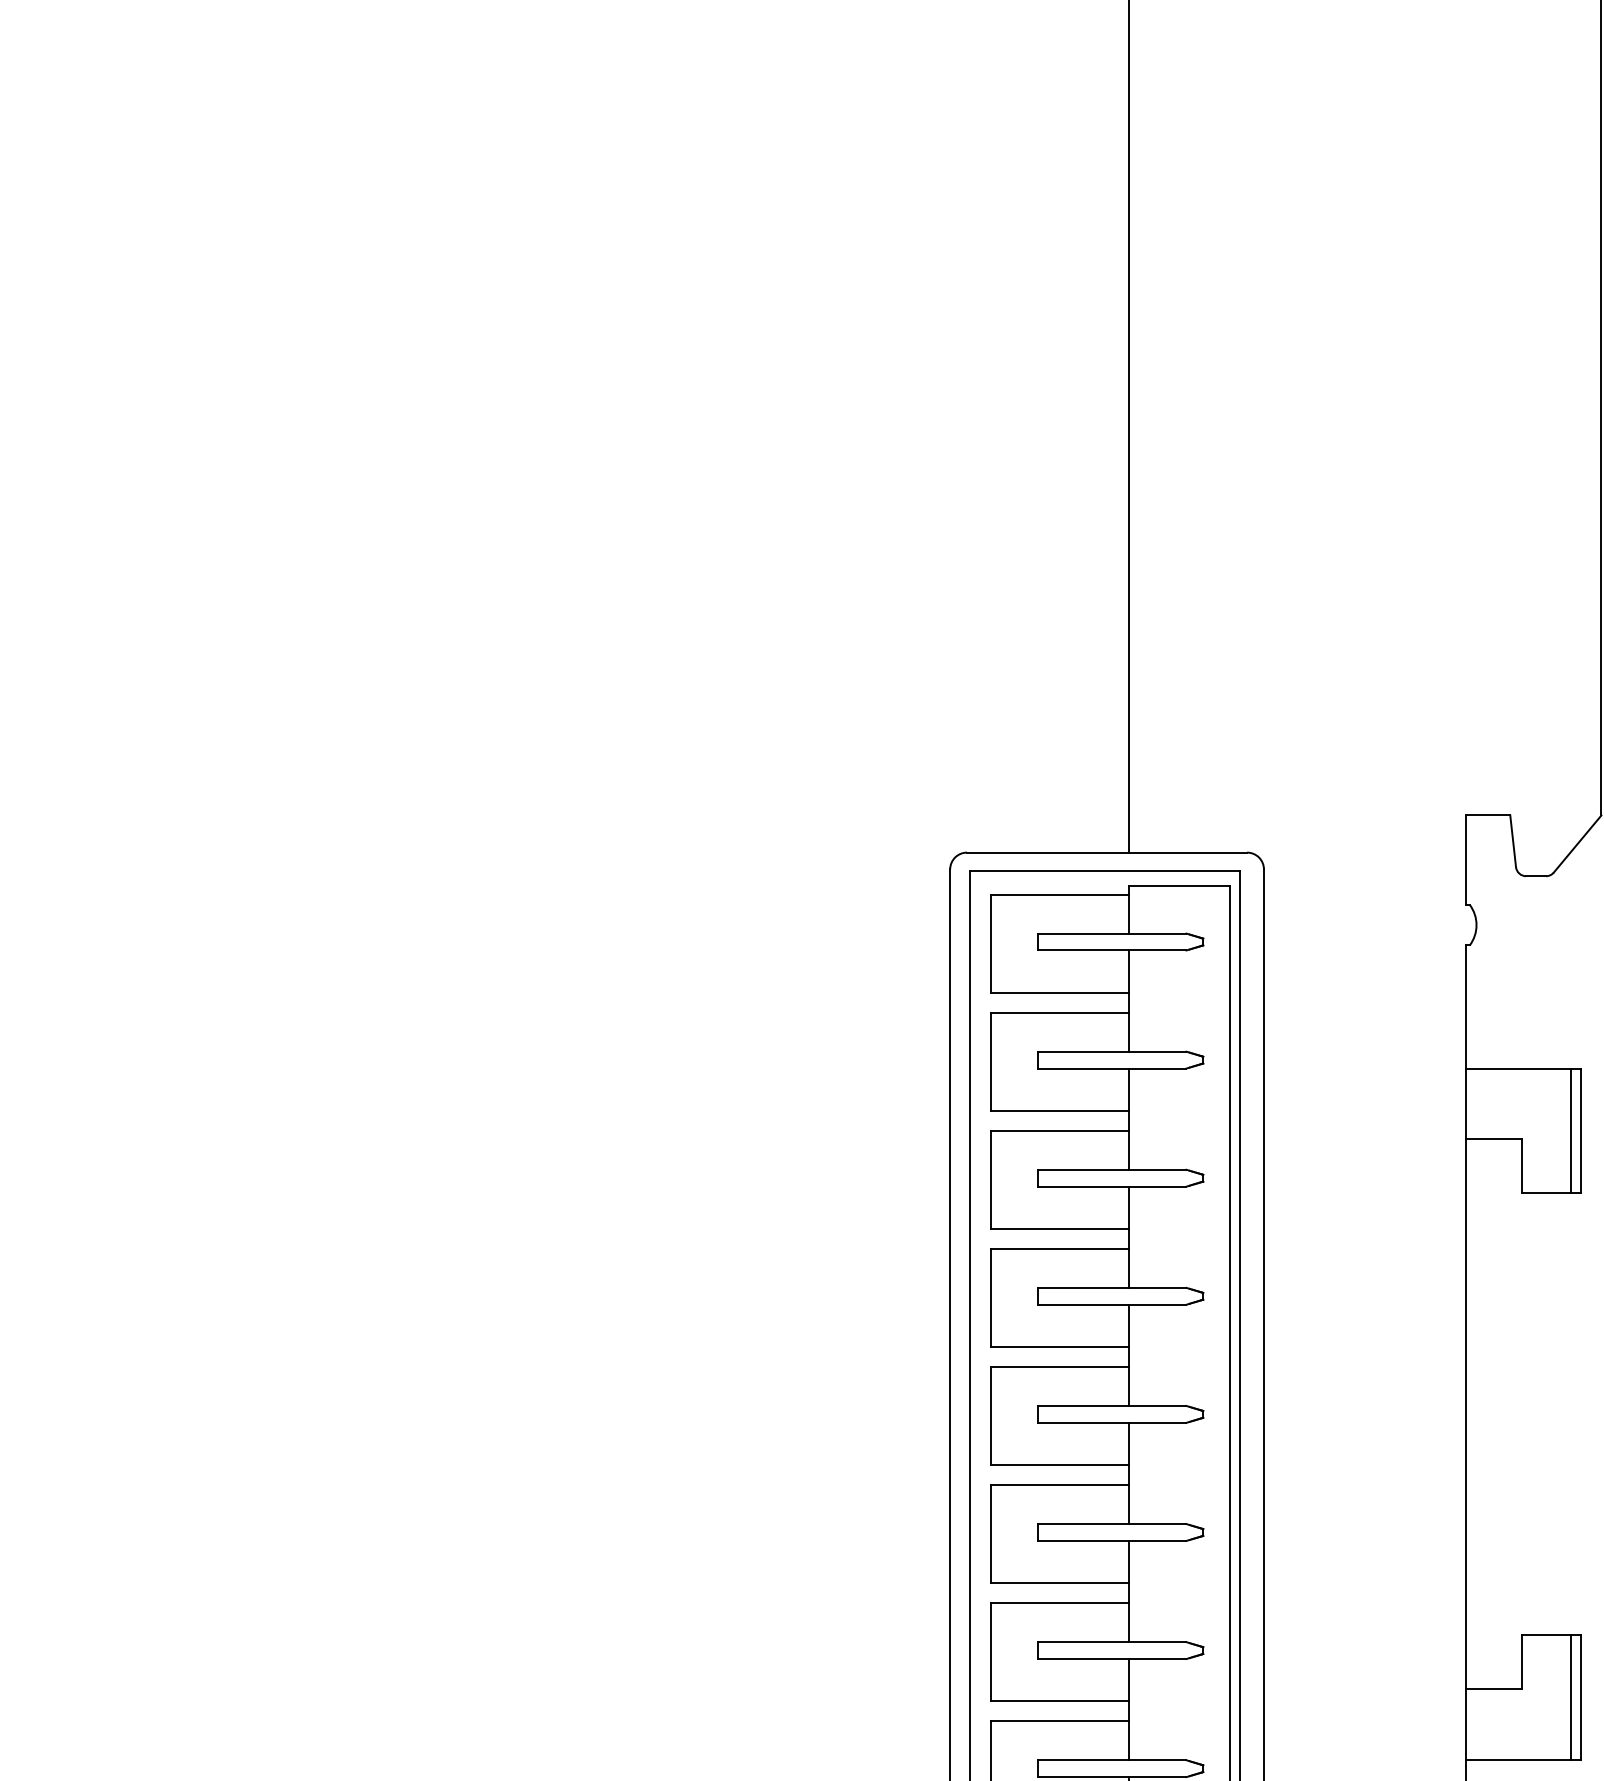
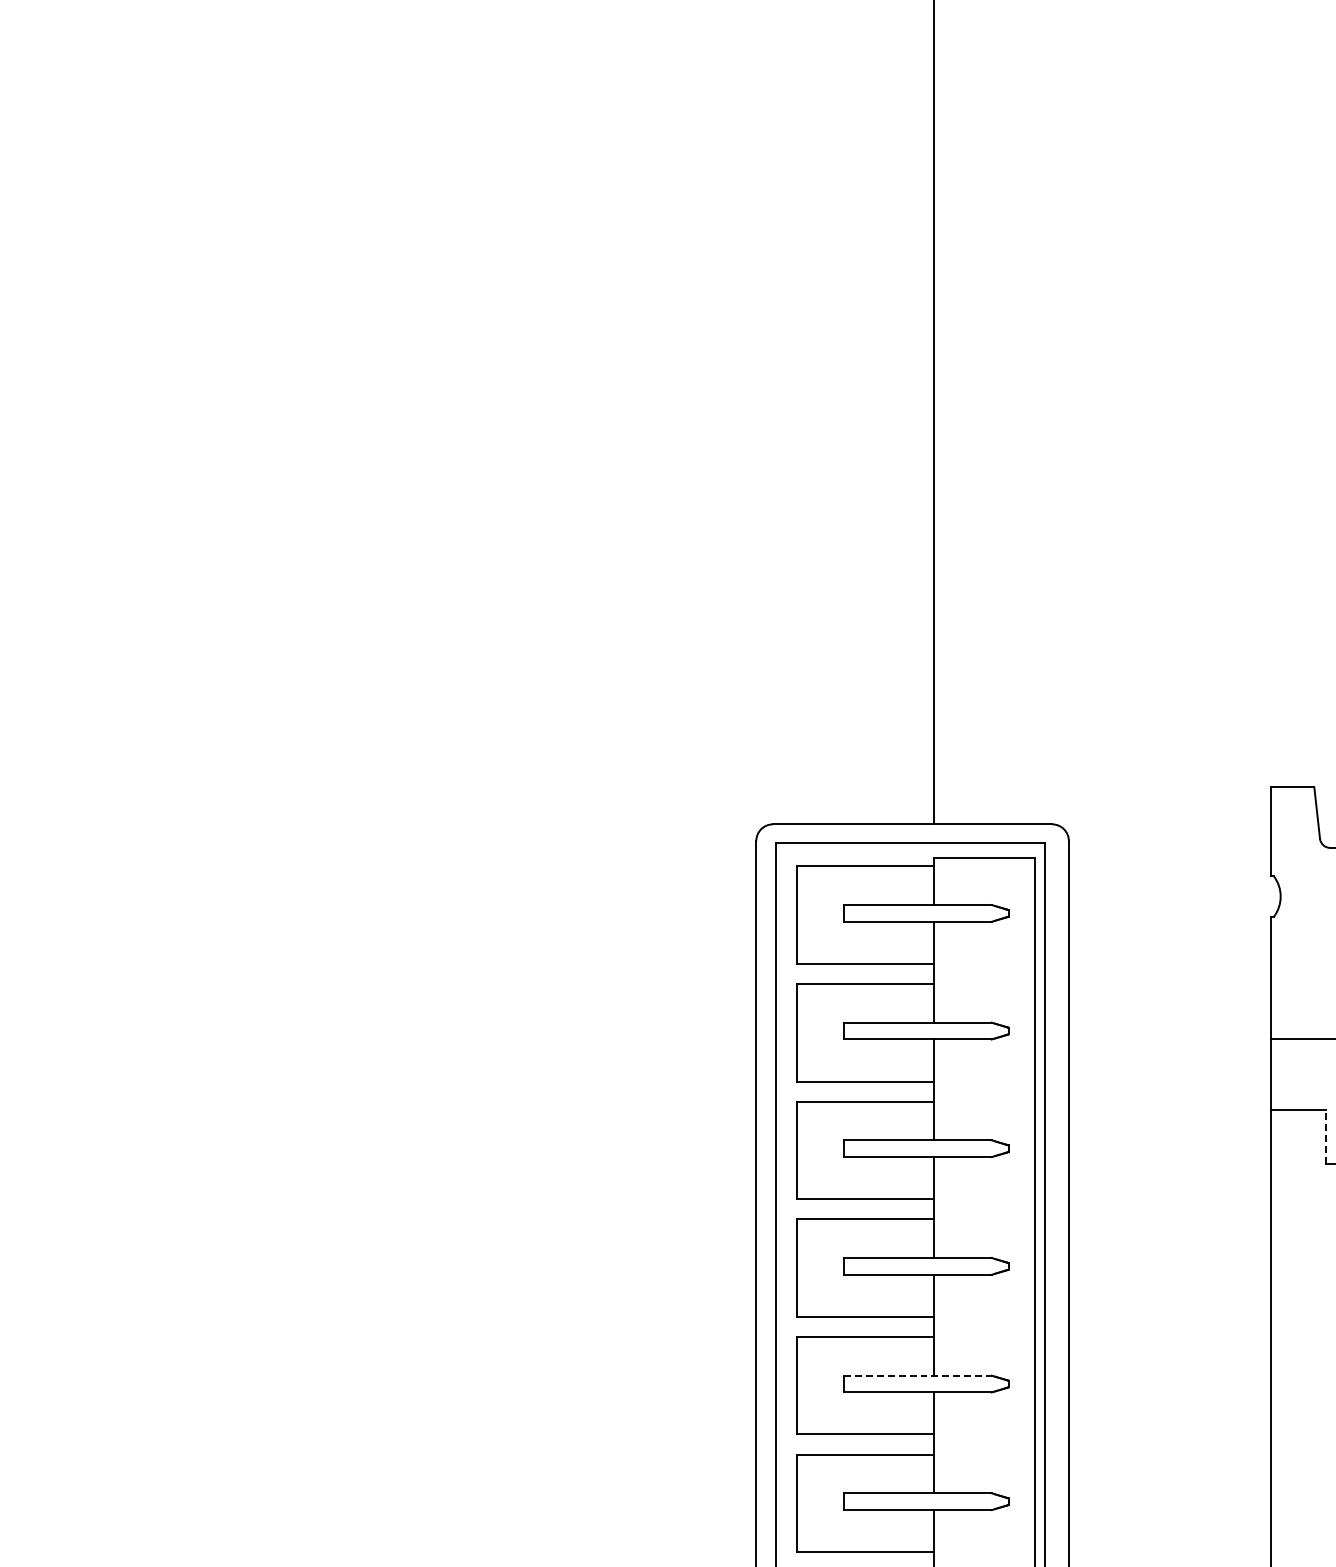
line: (1522, 1166) -> (1326, 1137), solid -> dashed
line: (1112, 1405) -> (918, 1375), solid -> dashed

